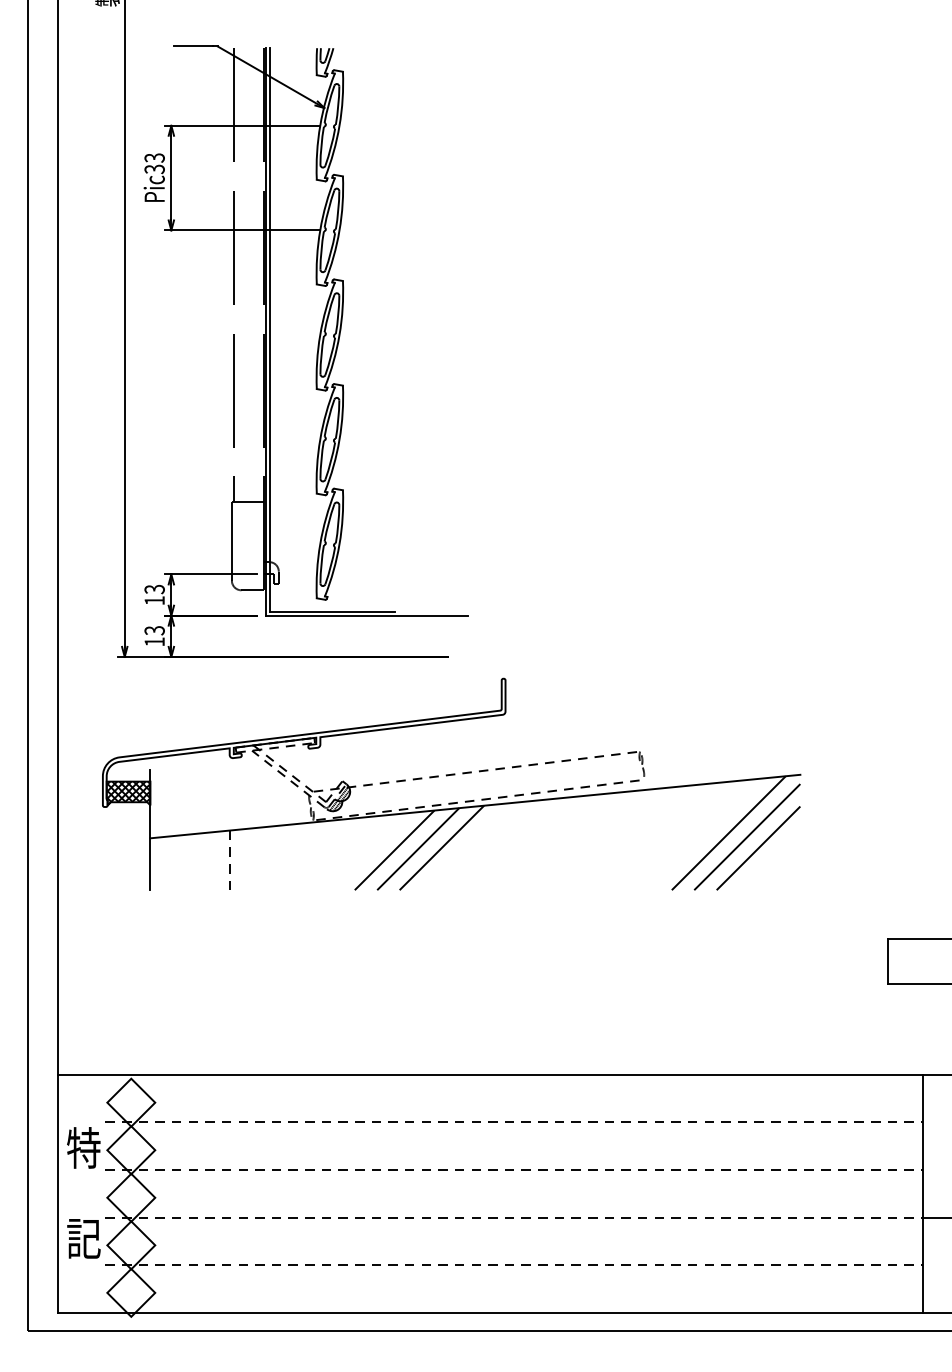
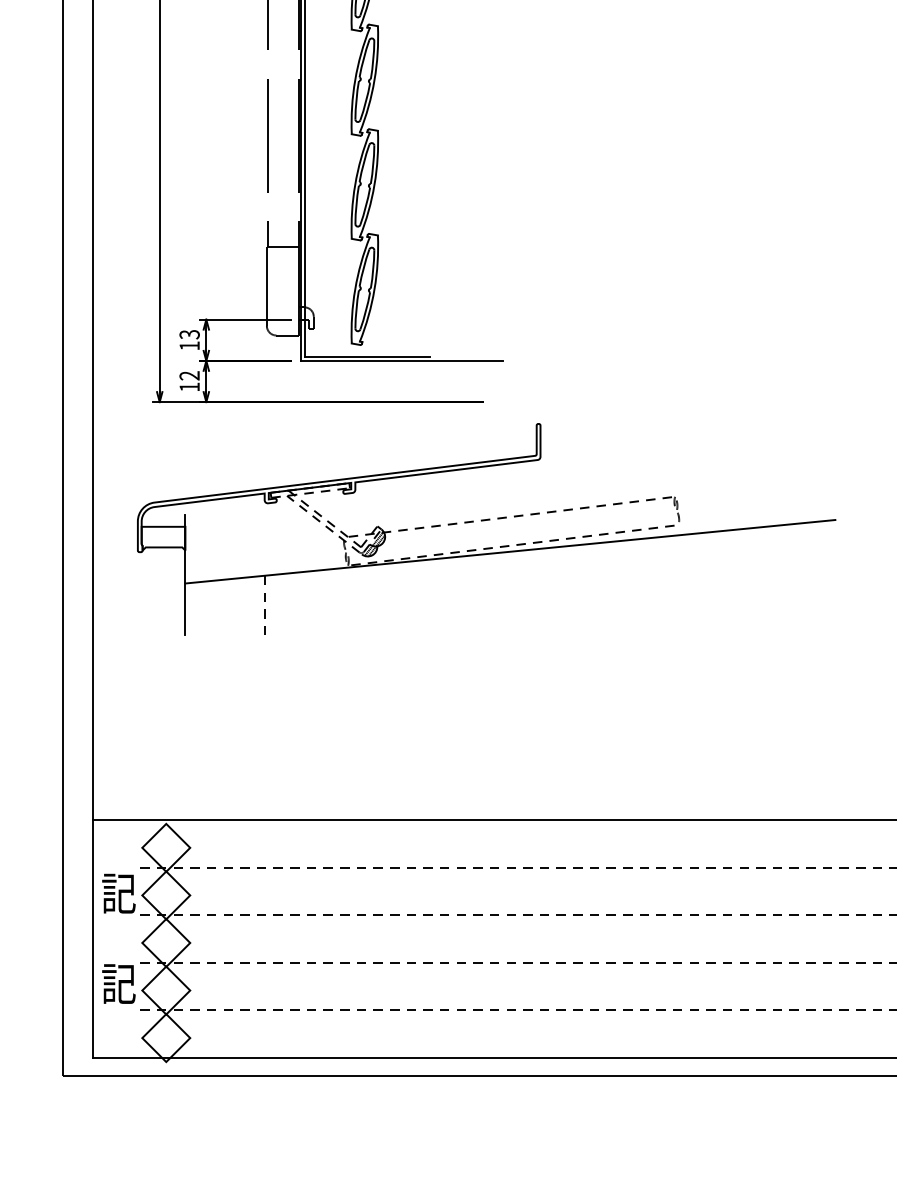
text: (154, 630) -> (189, 375), 13 -> 12
hatch: (128, 793) -> (163, 538), removed
hatch: (577, 833) -> (612, 578), removed
text: (83, 1147) -> (118, 892), 特 -> 記

